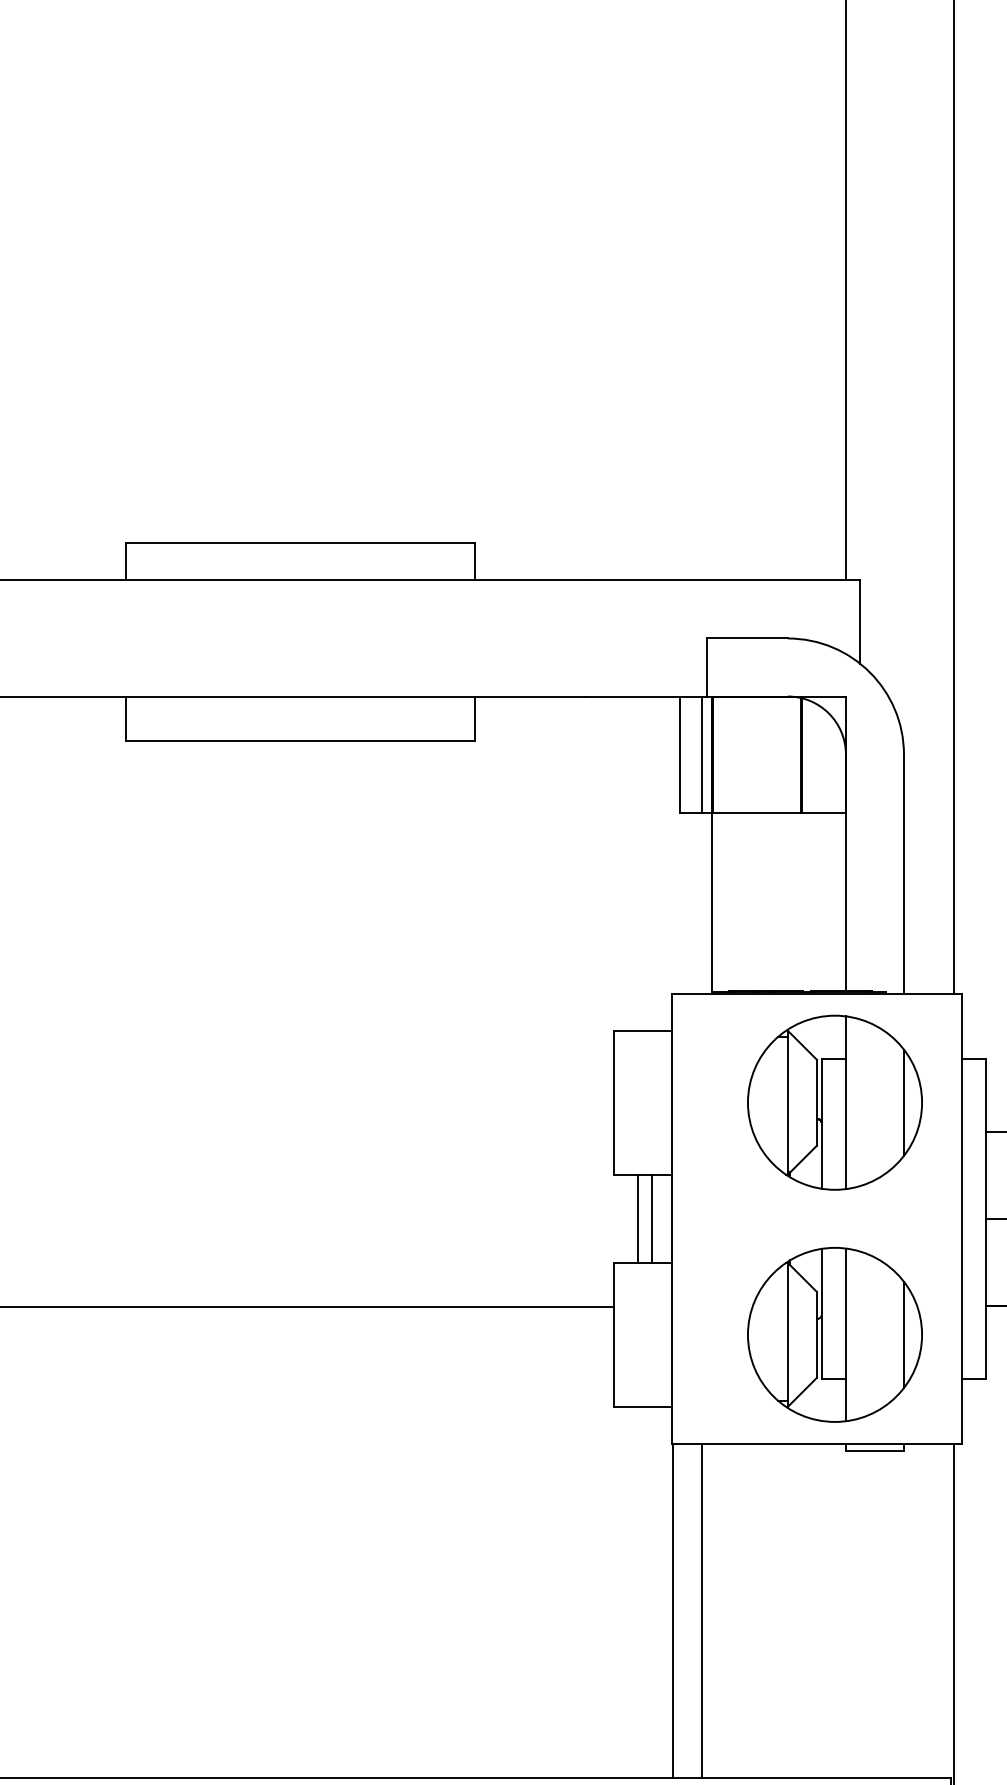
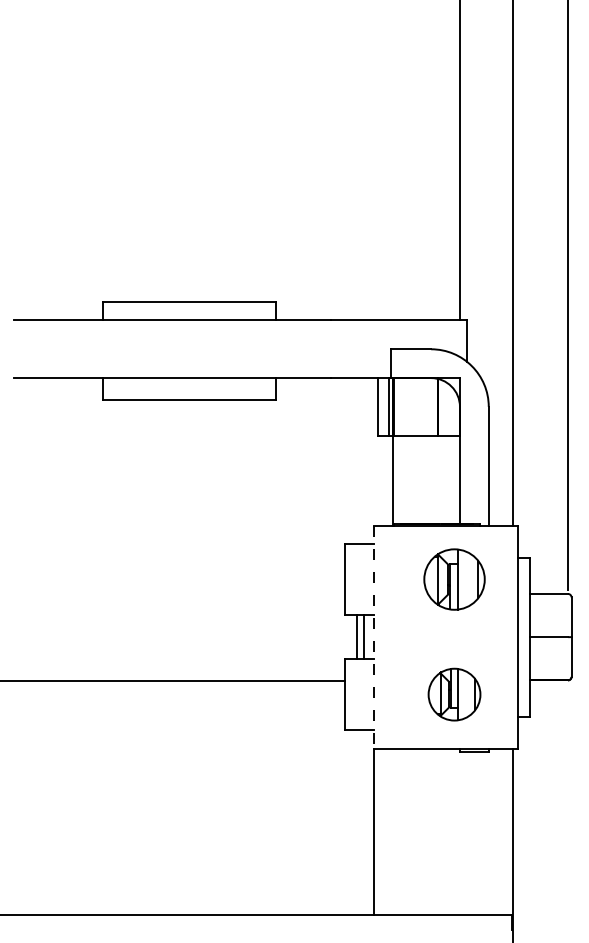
part: (834, 1102) -> (454, 579), size x0.7
line: (671, 1219) -> (373, 637), solid -> dashed
part: (834, 1334) -> (454, 694), size x0.6
line: (701, 1610) -> (388, 831), removed

